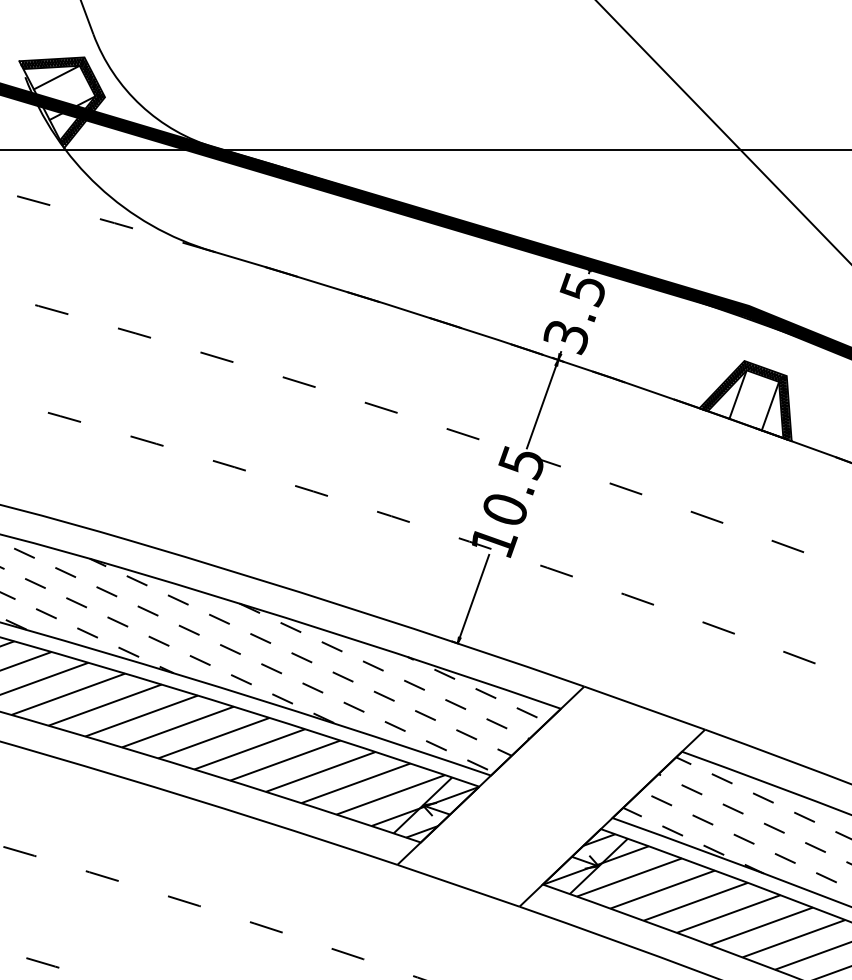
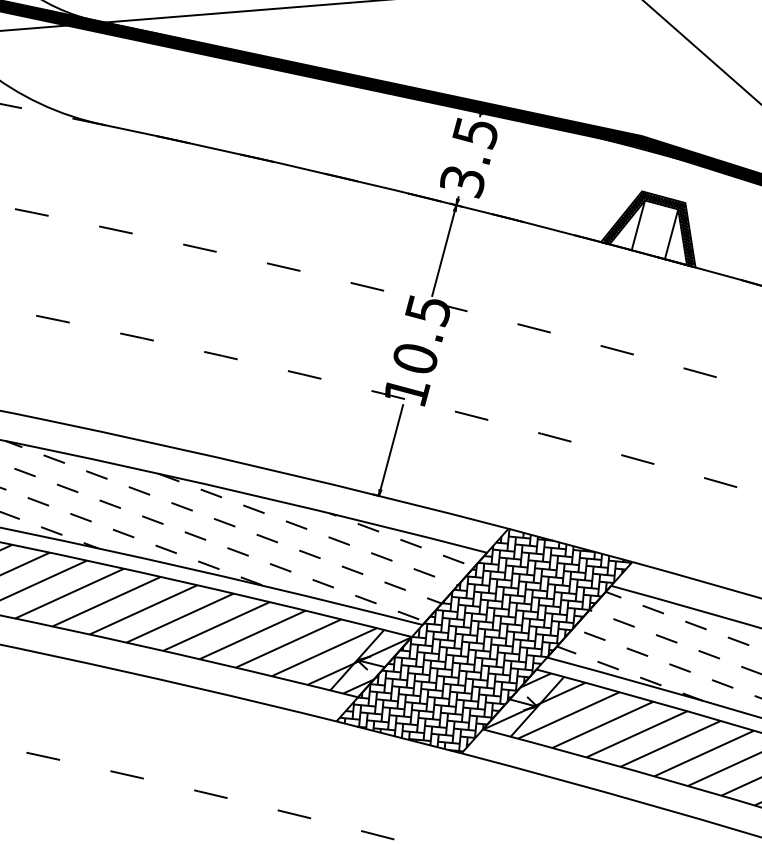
hatch: (550, 795) -> (483, 640), added

